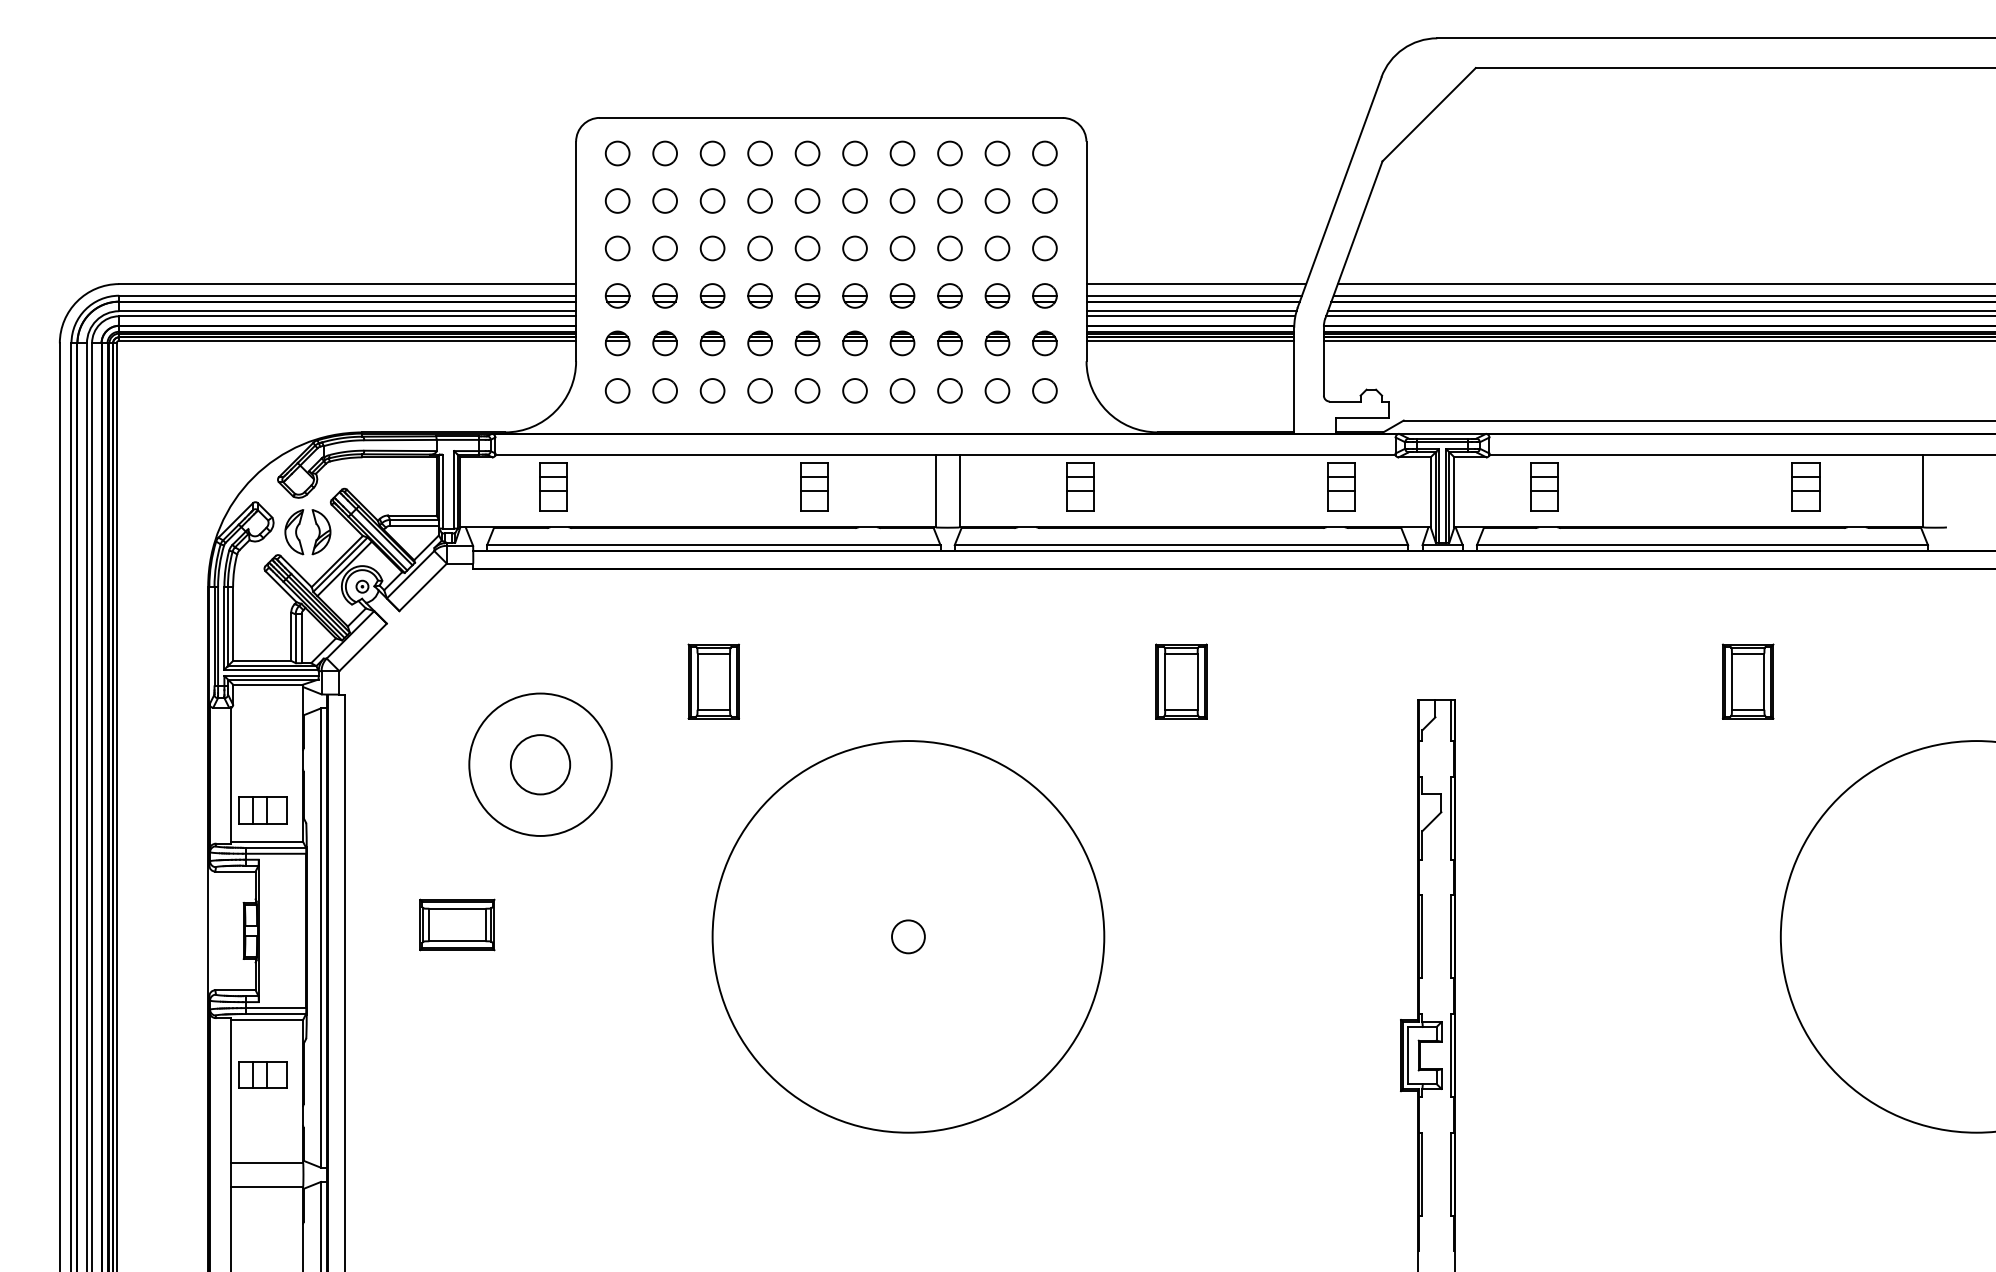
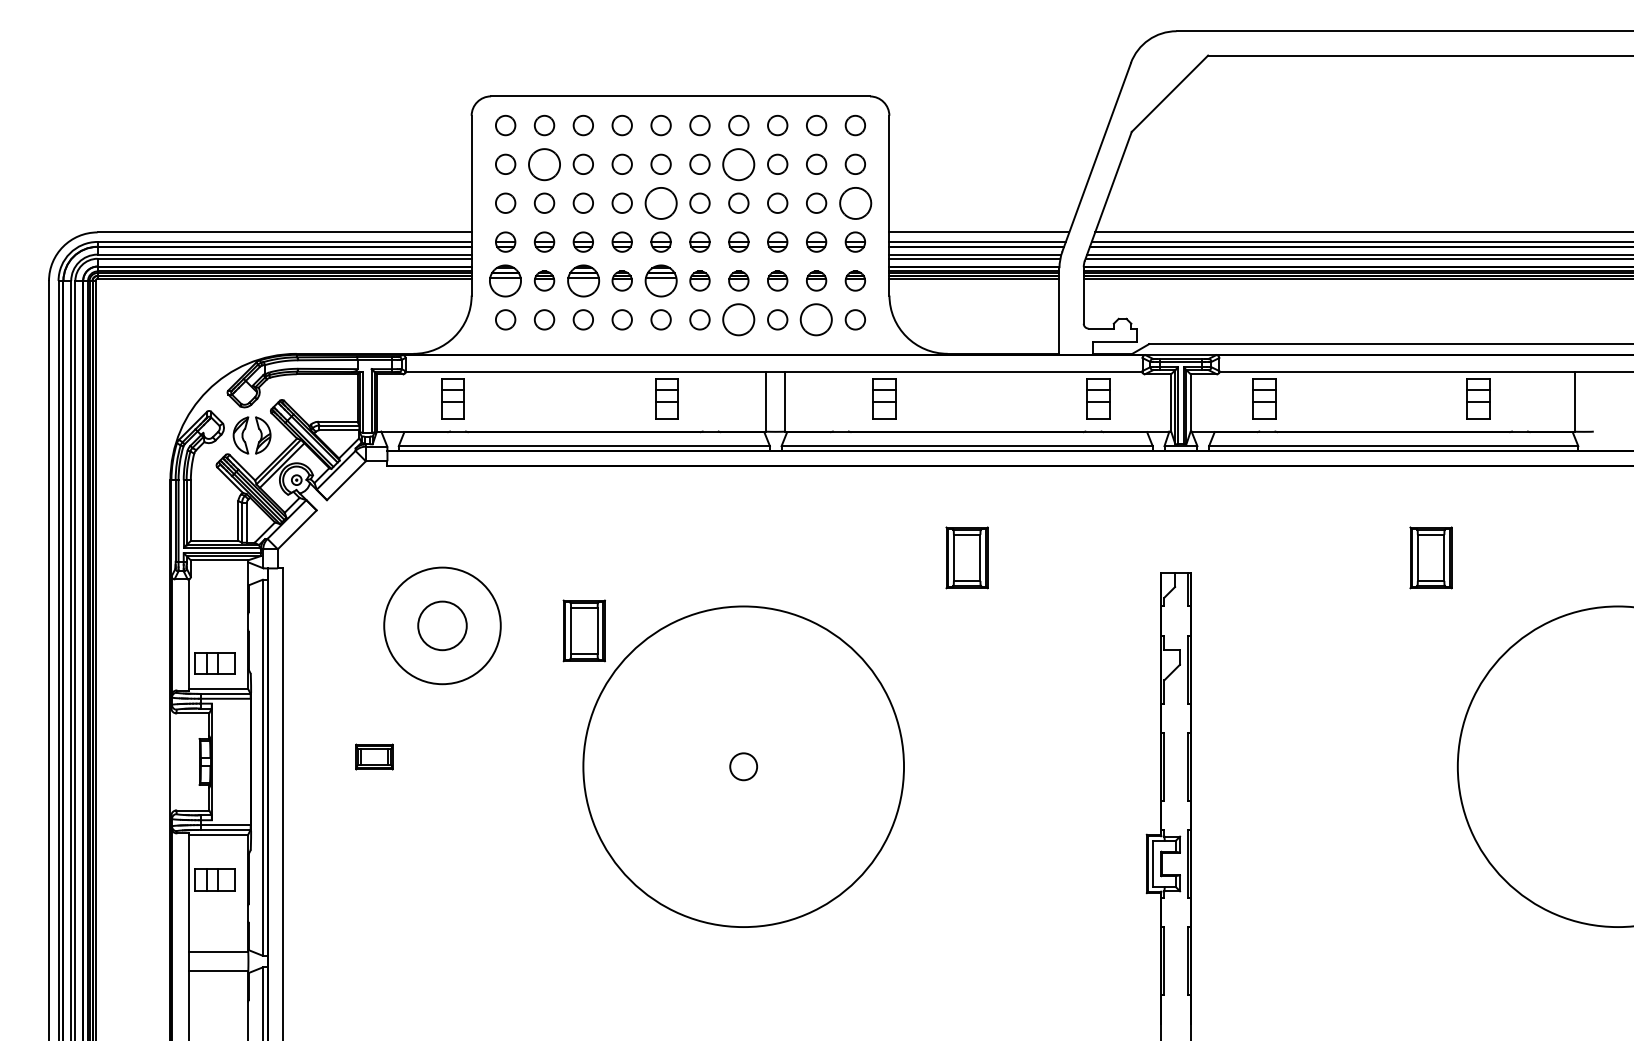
part: (665, 199) -> (544, 163), size x1.6
part: (902, 199) -> (738, 163), size x1.6
part: (806, 247) -> (660, 202), size x1.6
part: (1043, 247) -> (854, 202), size x1.6
part: (617, 342) -> (505, 280), size x1.6
part: (711, 342) -> (582, 280), size x1.6
part: (806, 342) -> (660, 280), size x1.6
part: (902, 390) -> (738, 319), size x1.6
part: (997, 390) -> (816, 319), size x1.6
part: (712, 681) -> (583, 630), moved
part: (457, 924) -> (374, 756), size x0.6

